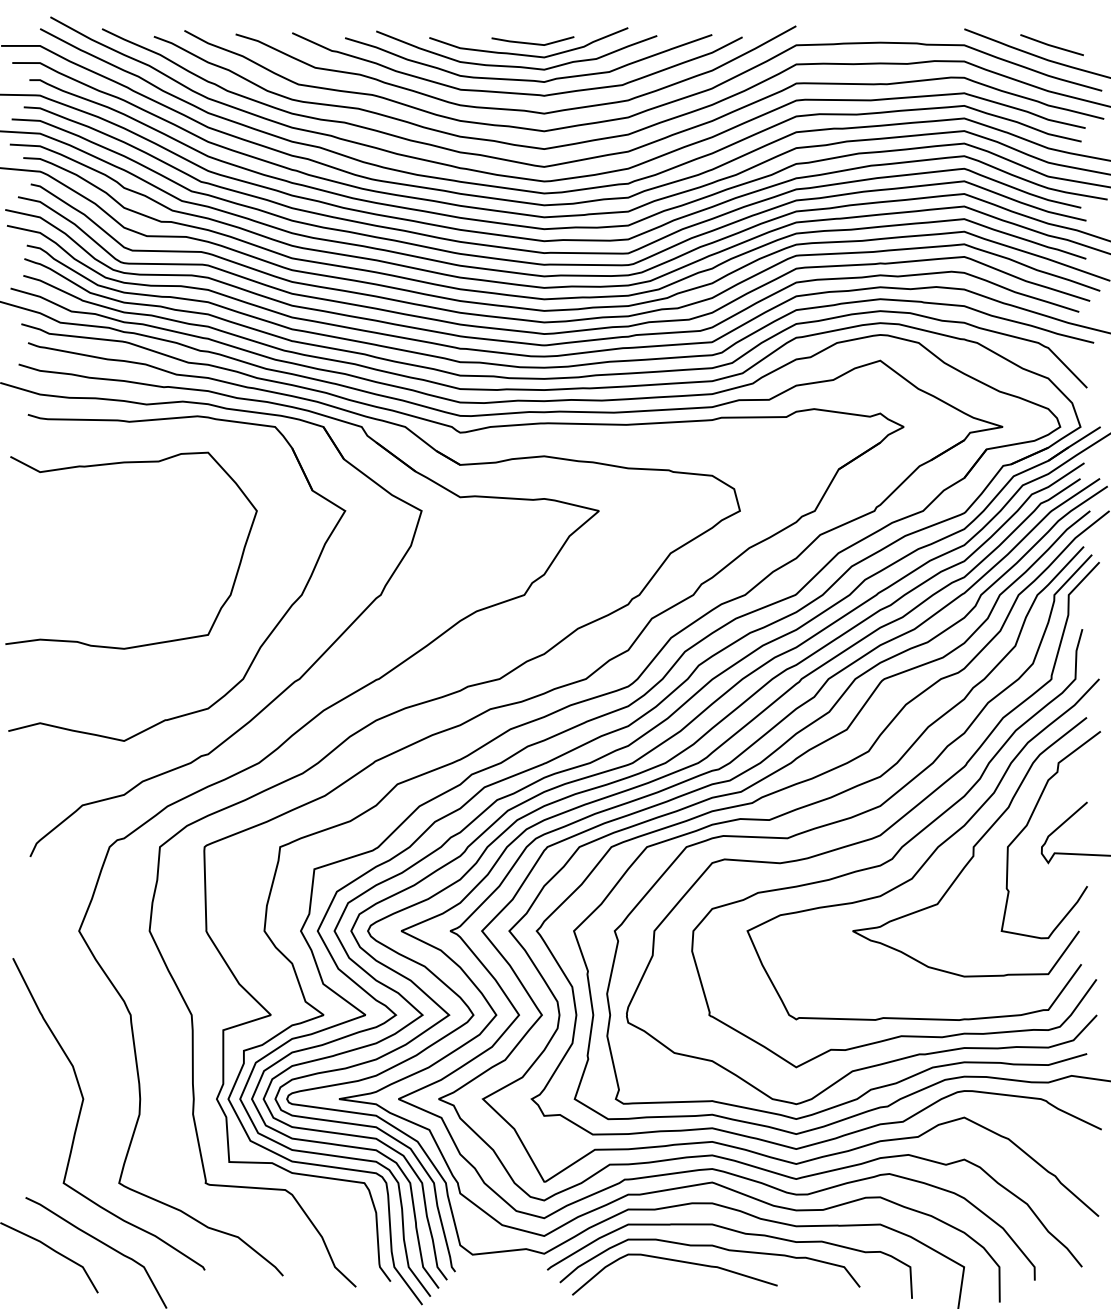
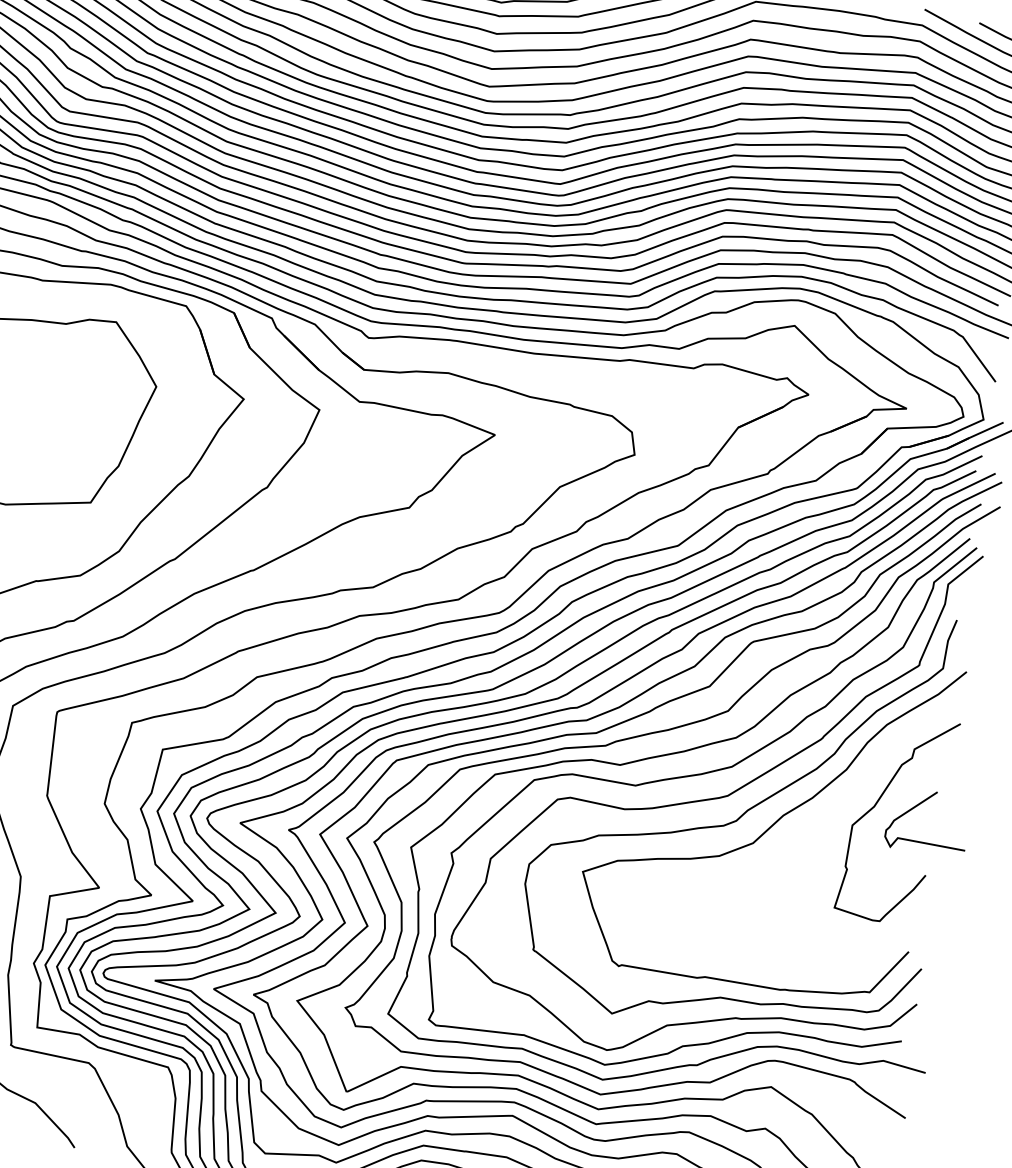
curve: (972, 847) -> (817, 820), removed

